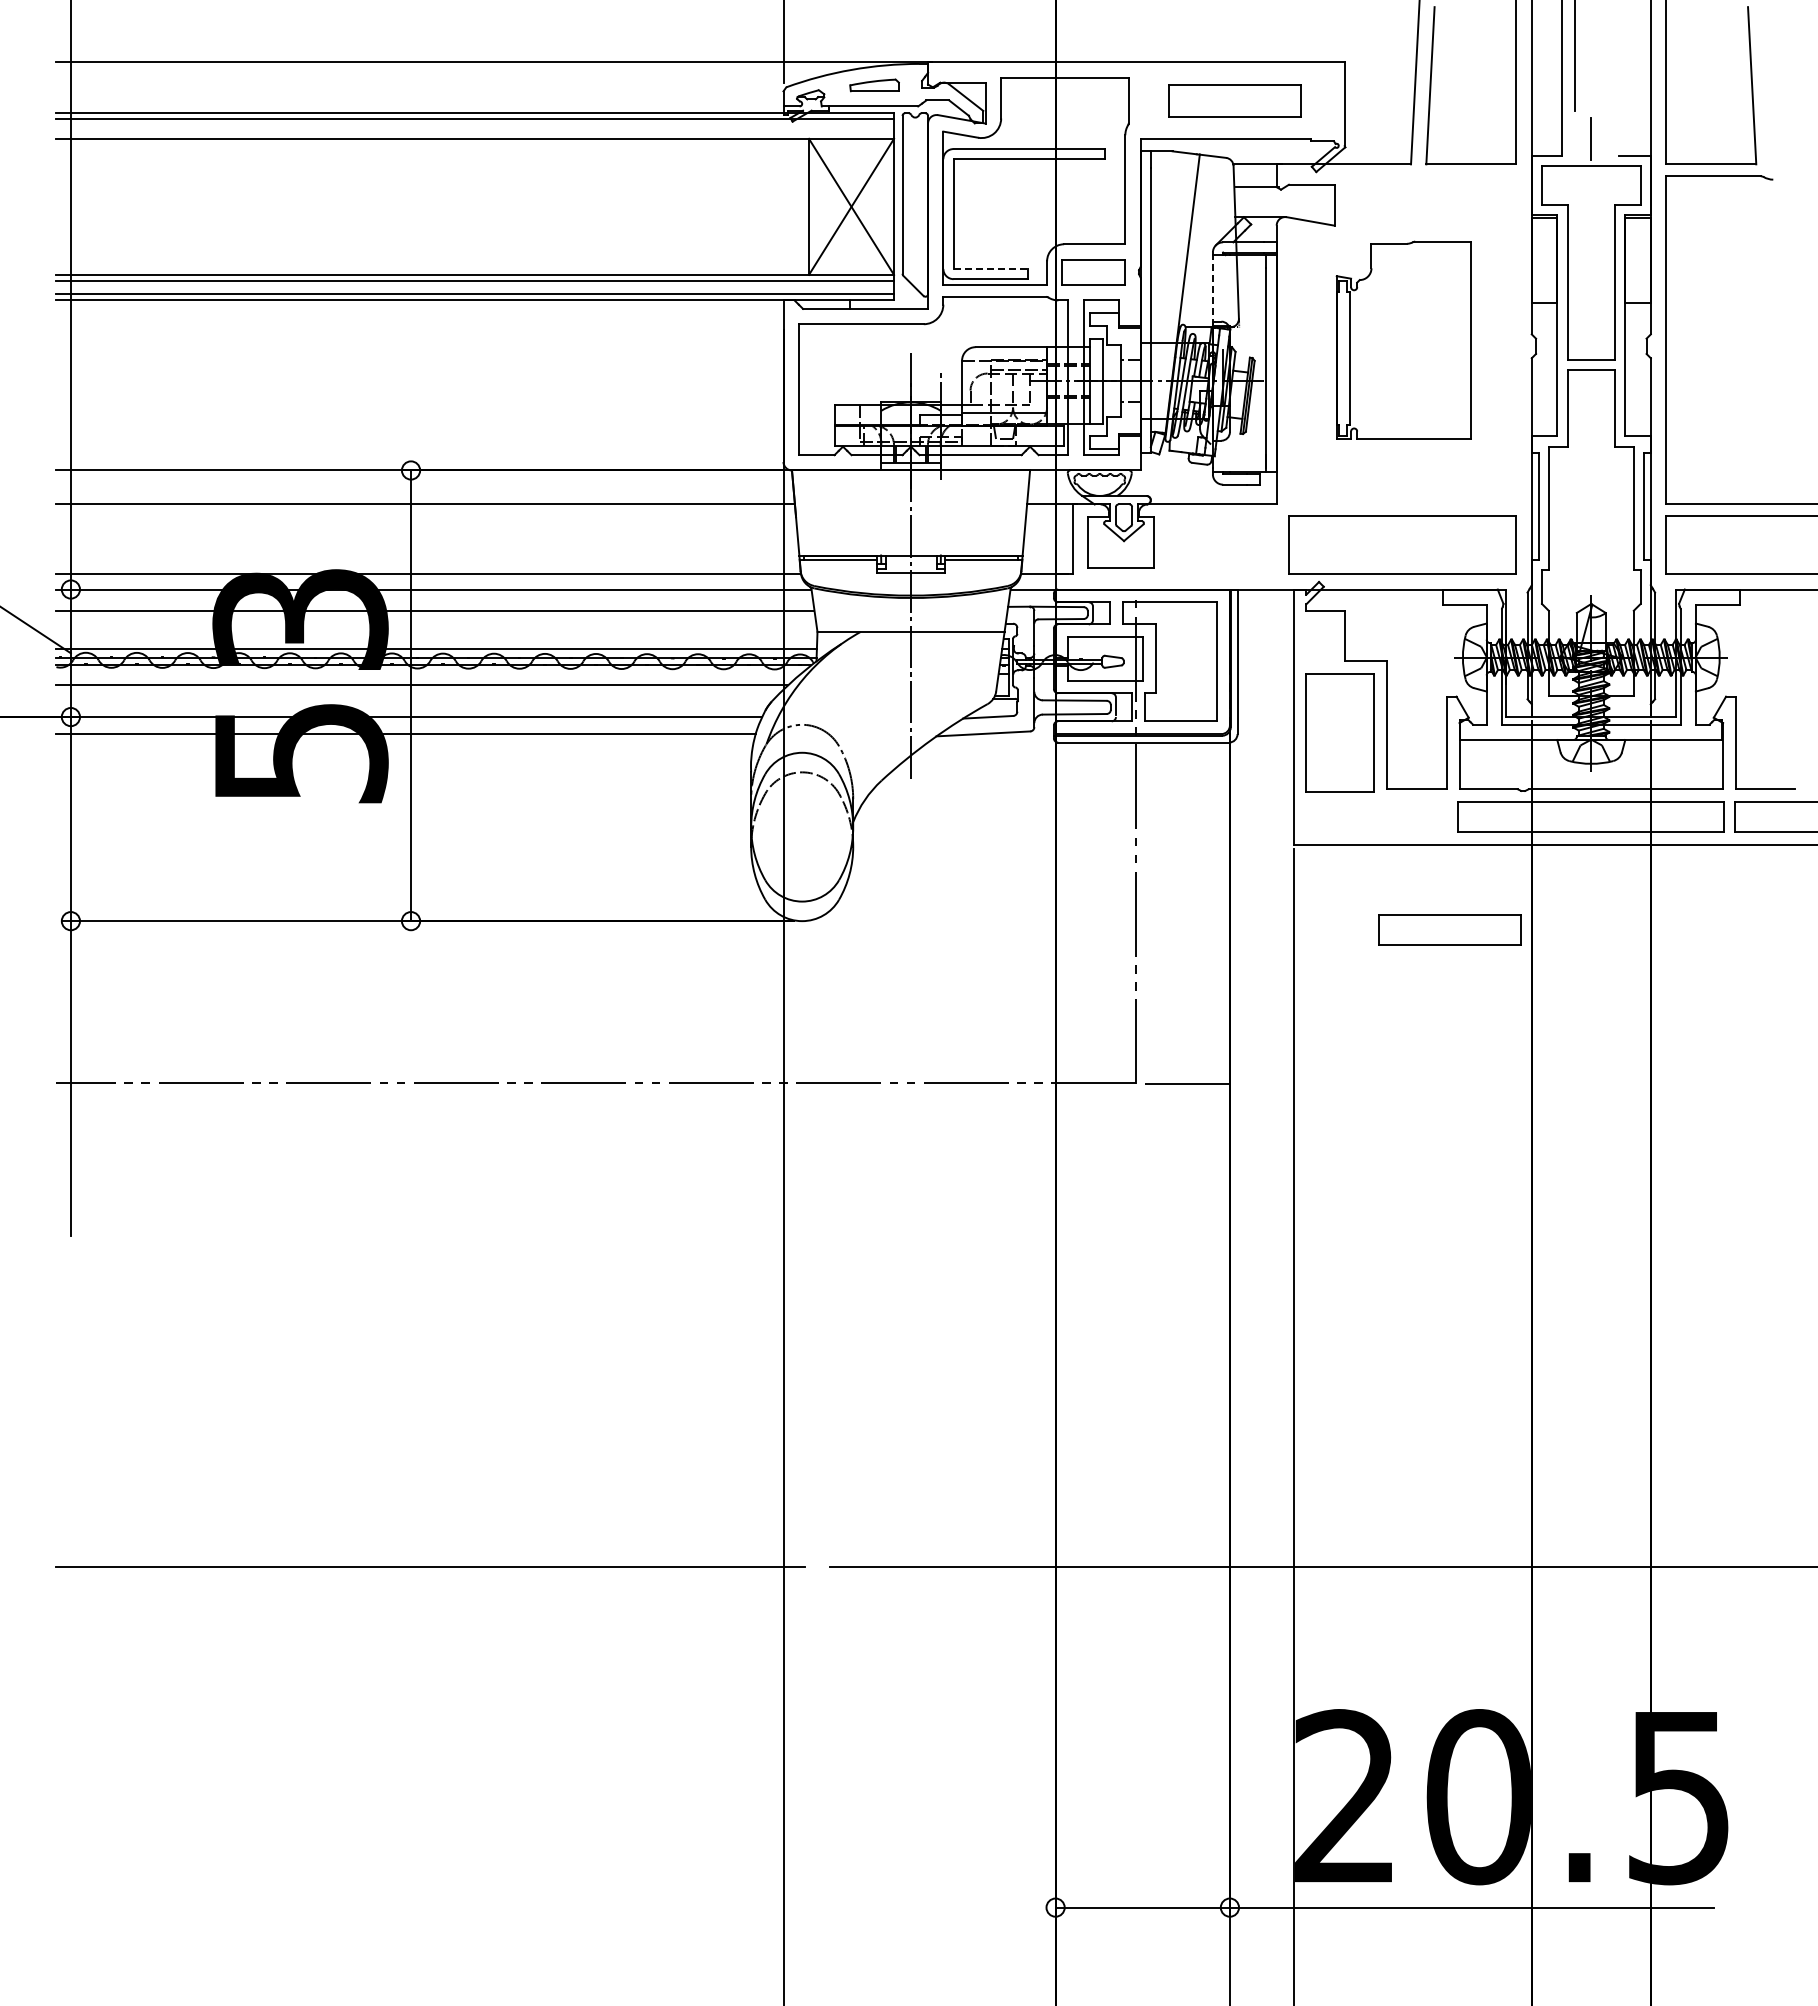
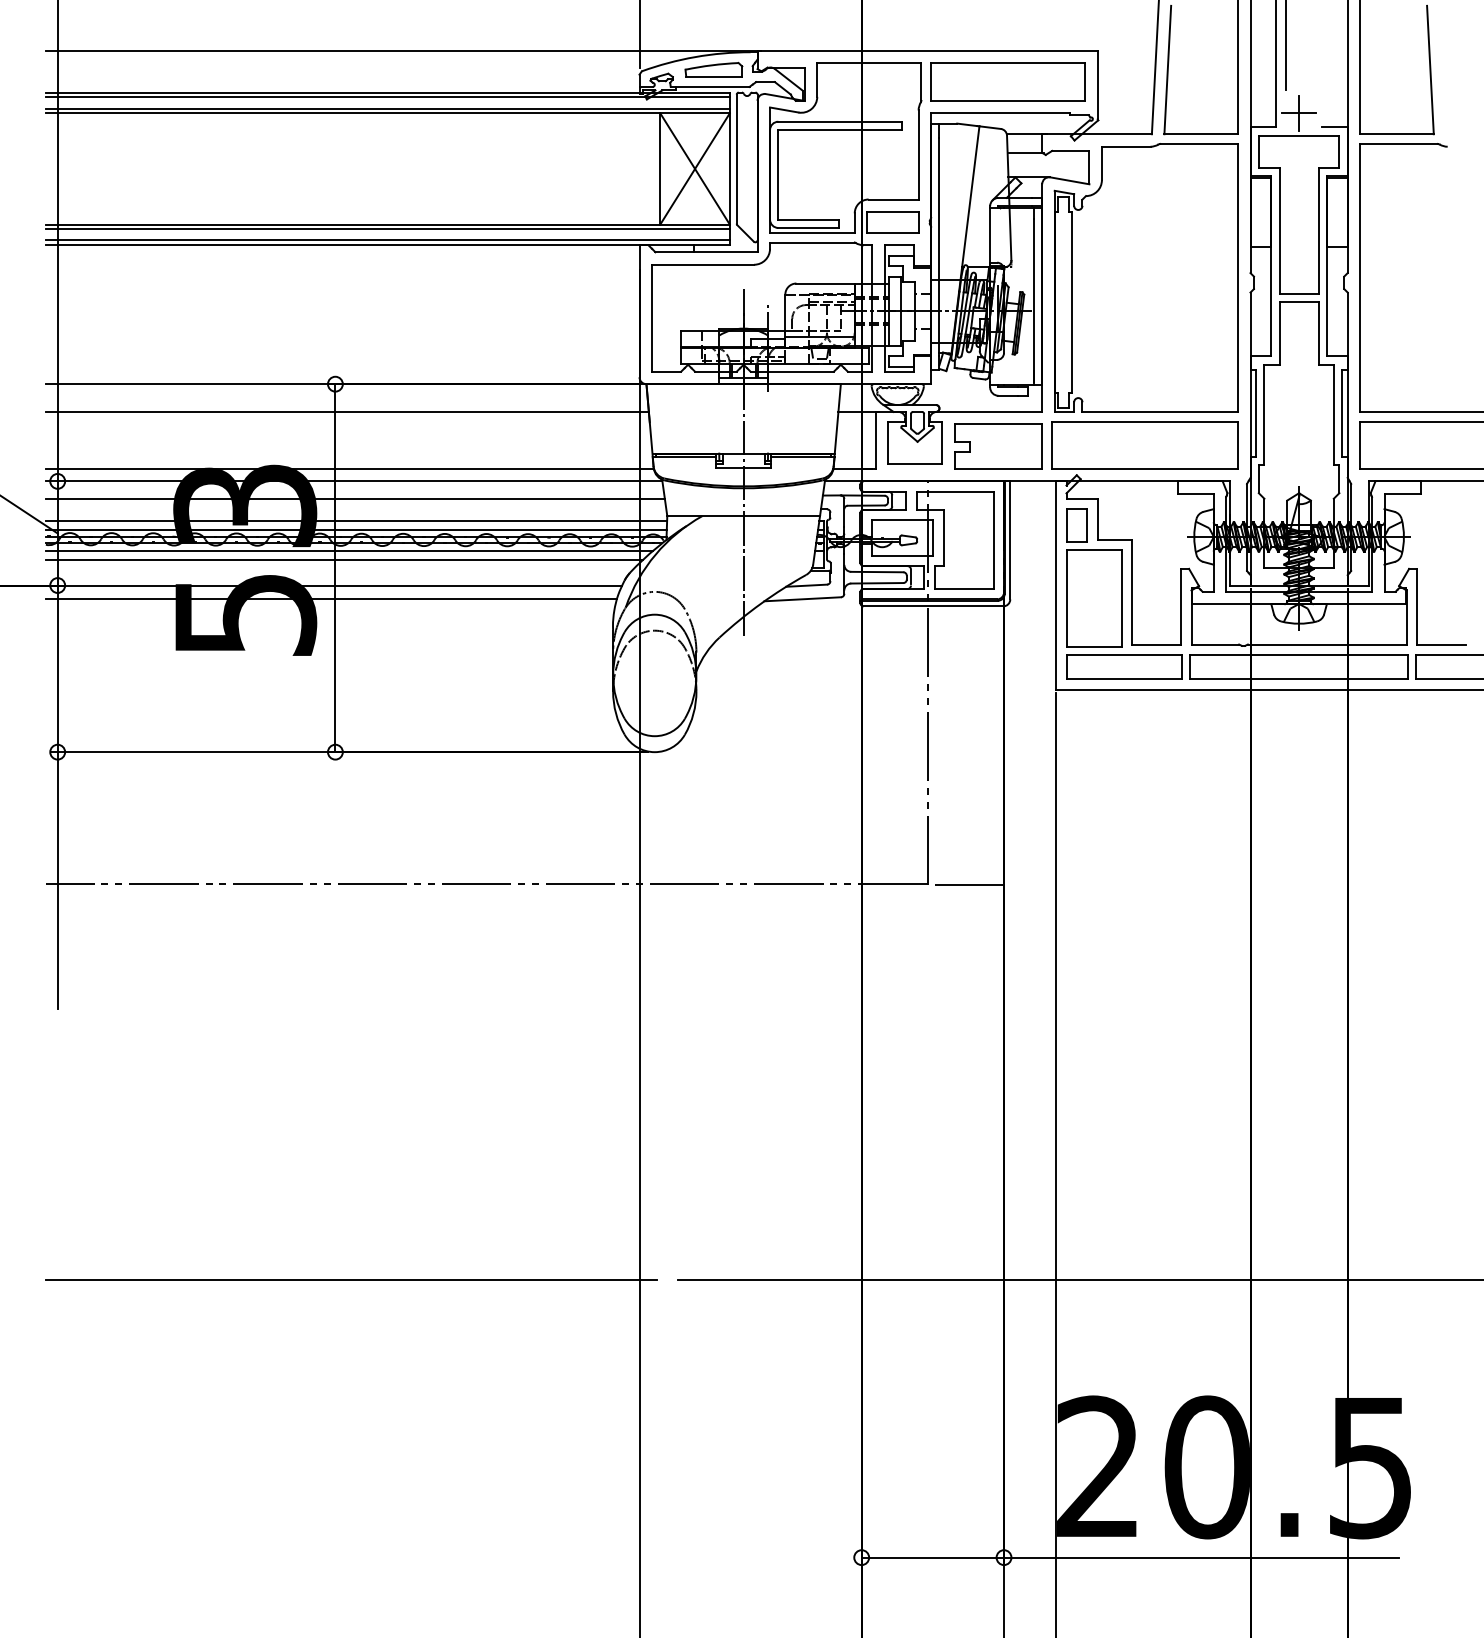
part: (874, 85) -> (713, 69), size x1.43
part: (1234, 100) -> (1007, 82), size x1.43
line: (475, 132) -> (388, 108), added
line: (1591, 138) -> (1299, 113), added
line: (991, 268) -> (809, 219), dashed -> solid
line: (1212, 289) -> (989, 236), dashed -> solid
part: (1403, 339) -> (1145, 277), size x1.67
part: (1223, 546) -> (998, 446), added
line: (436, 638) -> (356, 521), added
part: (1318, 643) -> (1076, 525), added
line: (428, 674) -> (349, 550), added
part: (1449, 929) -> (1123, 666), moved

